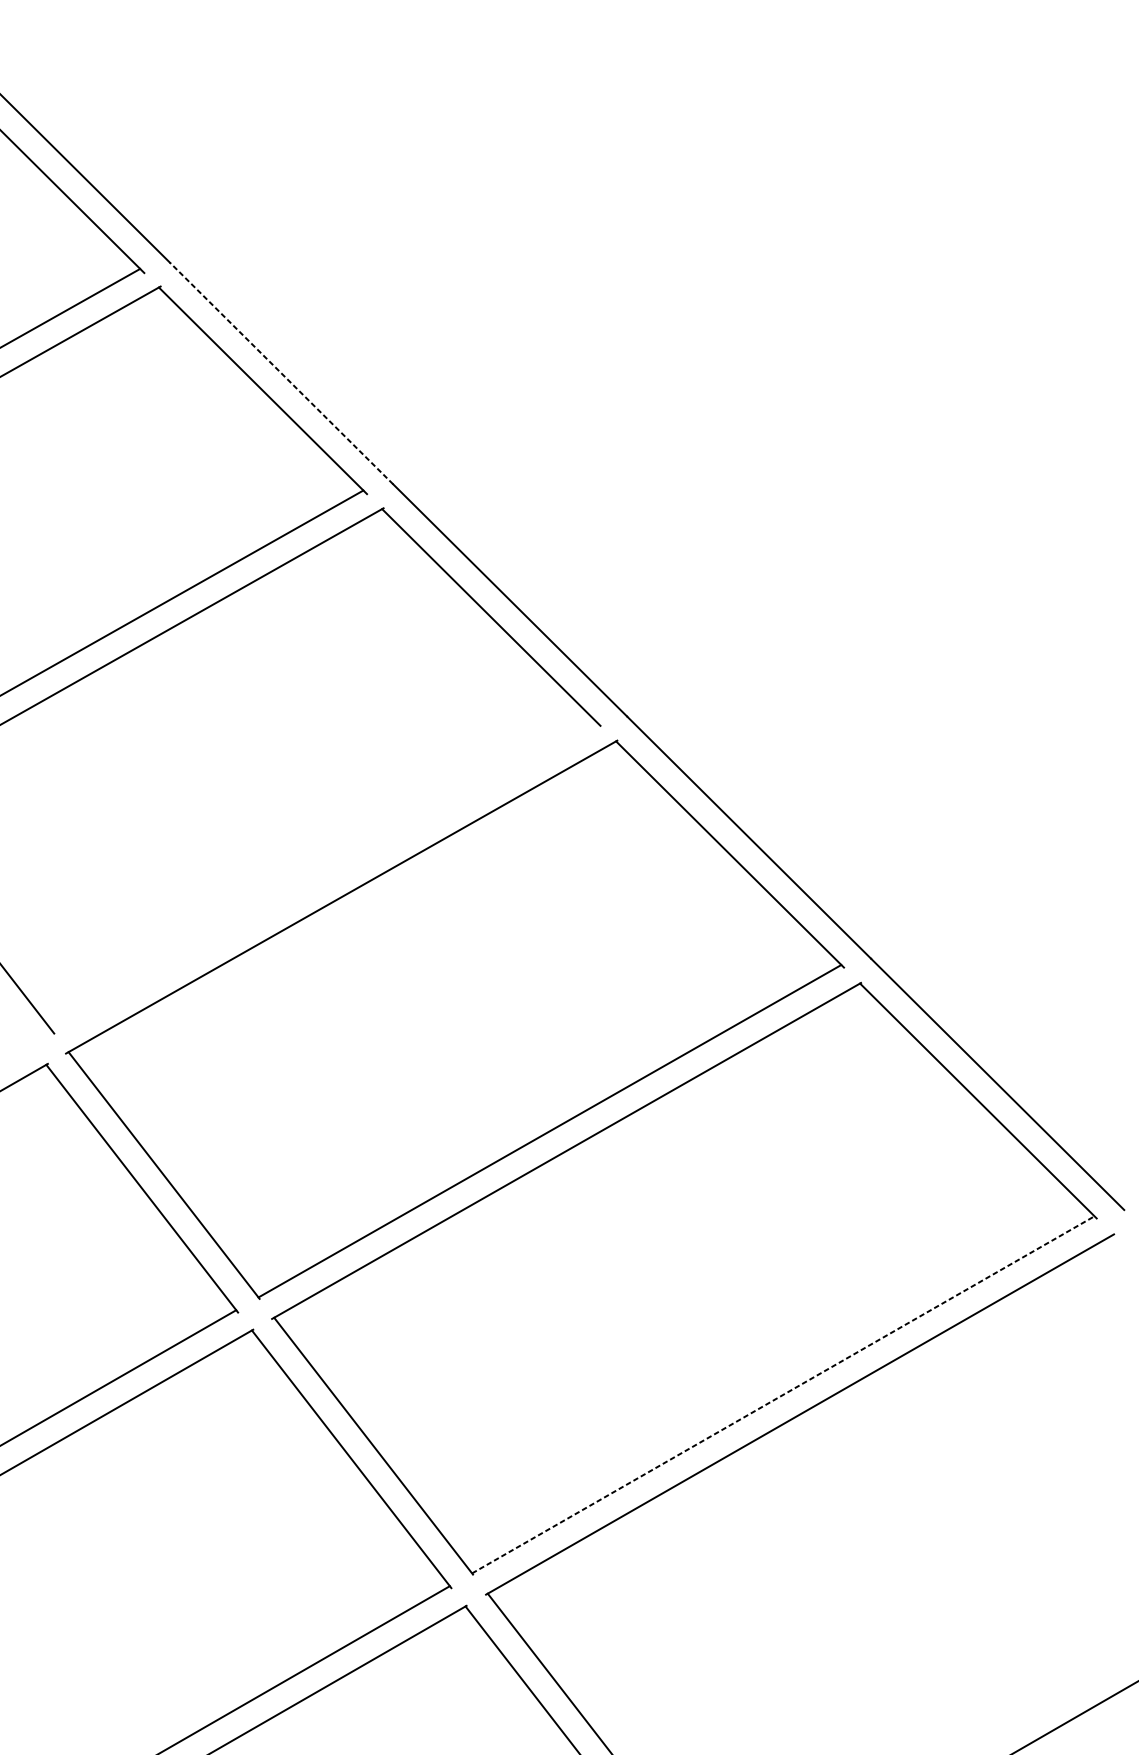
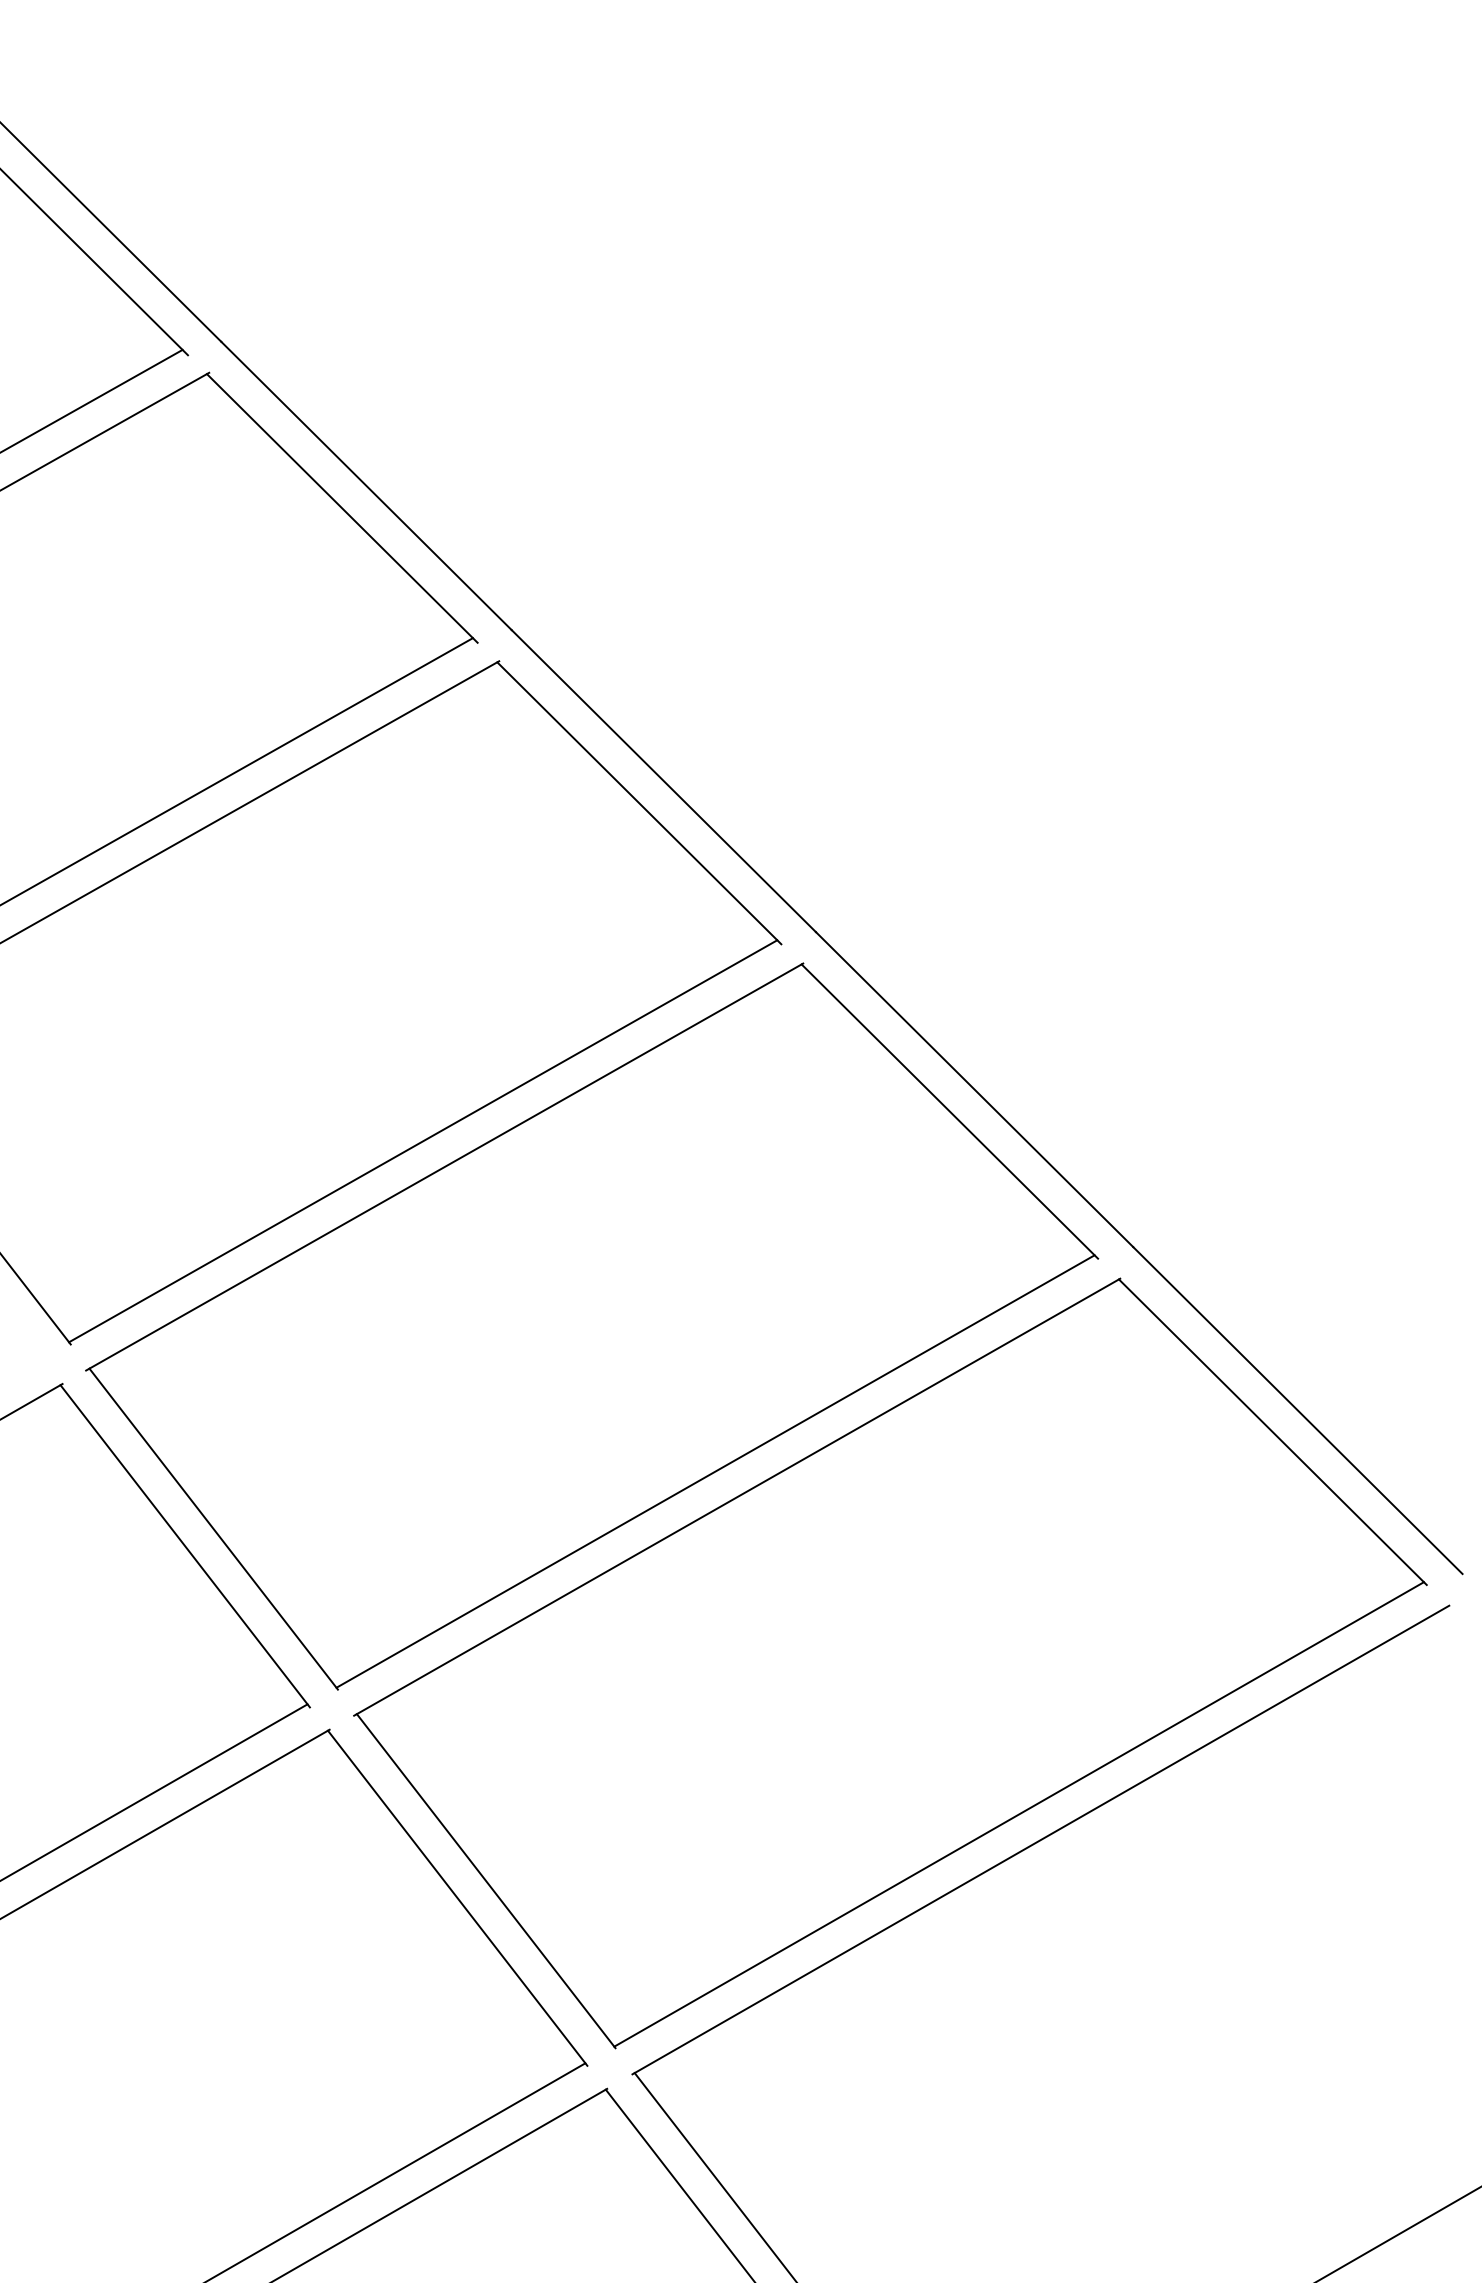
line: (281, 373) -> (366, 485), dashed -> solid
line: (325, 877) -> (423, 1141), added
line: (783, 1394) -> (1019, 1814), dashed -> solid

